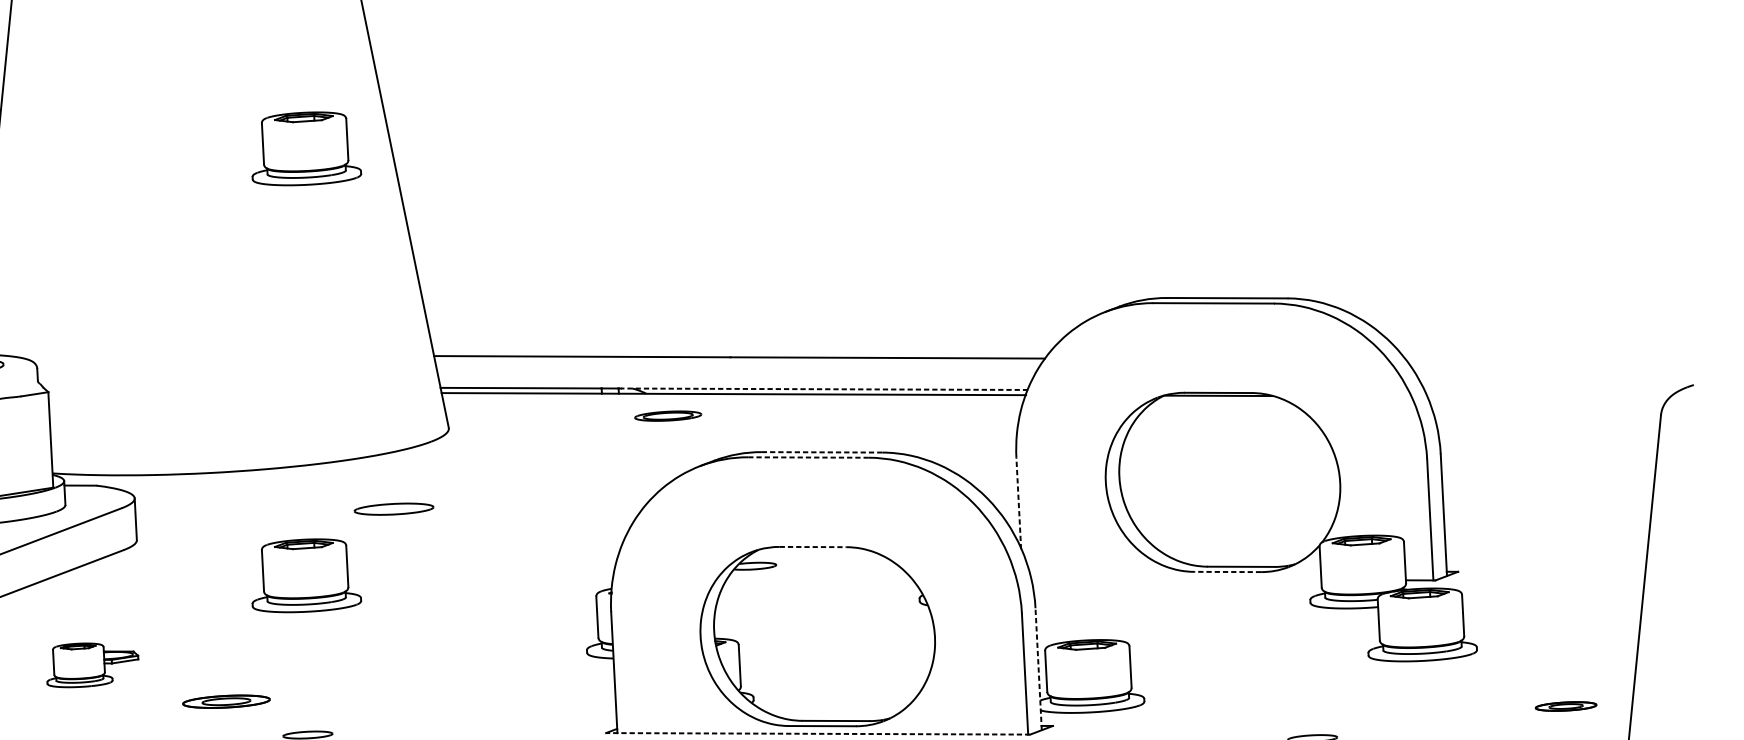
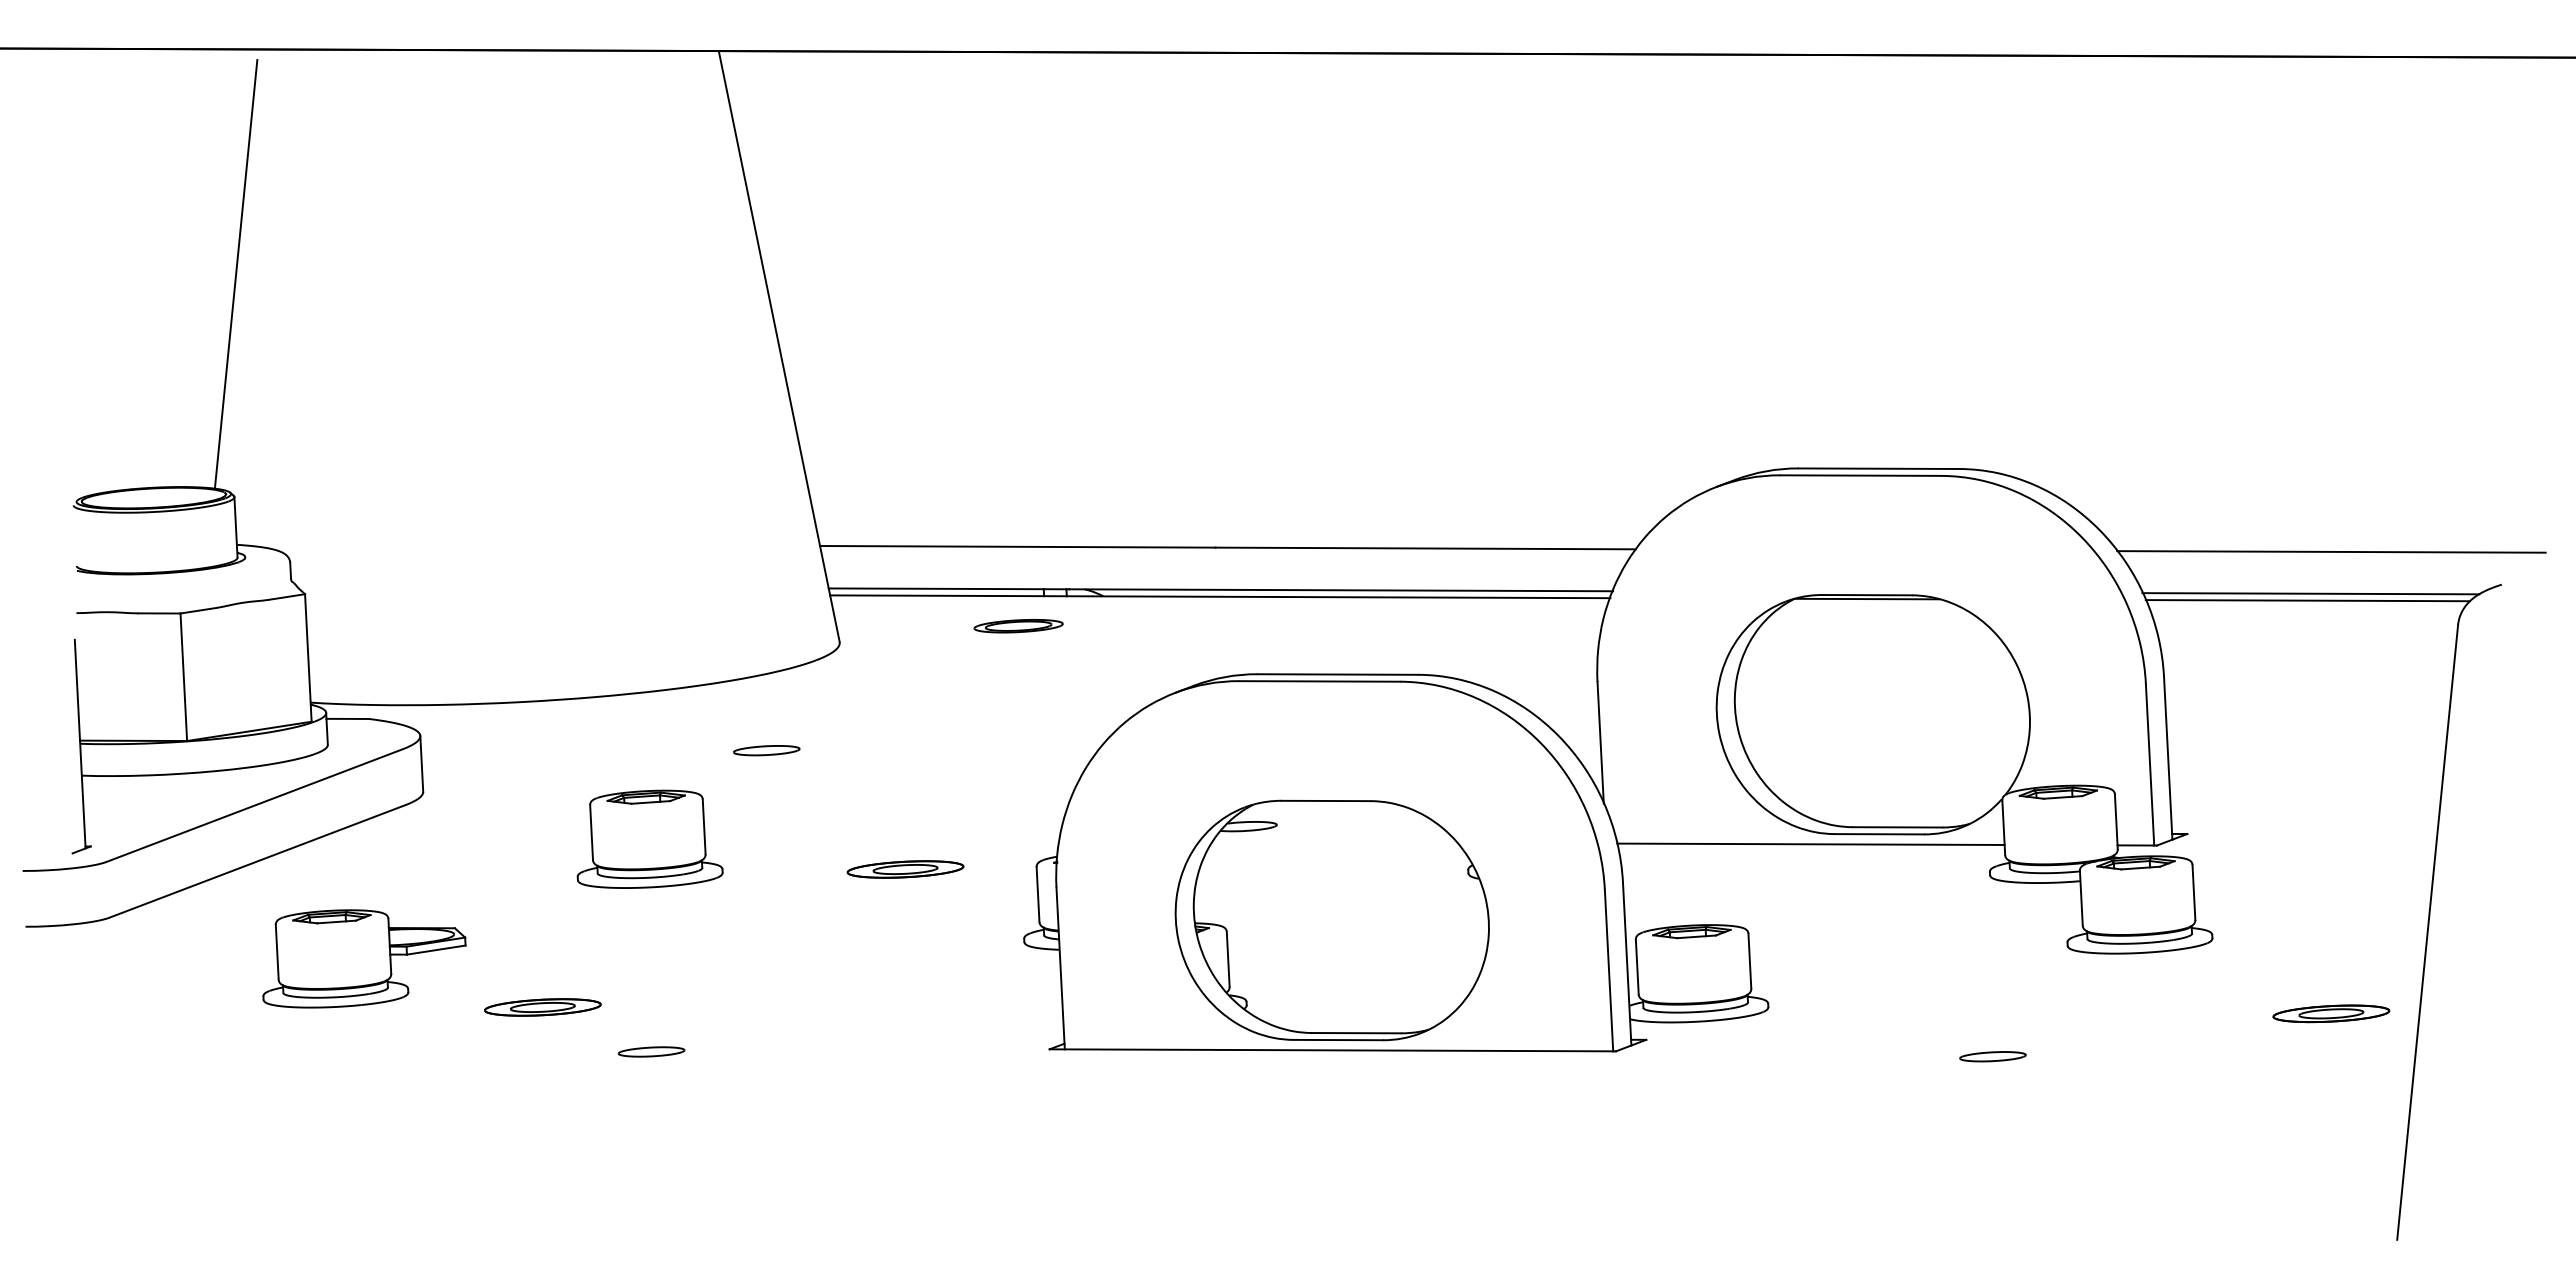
part: (306, 148) -> (649, 268), removed
line: (1566, 360) -> (2331, 551), added
line: (824, 389) -> (1341, 590), dashed -> solid
line: (1550, 391) -> (2310, 593), added
line: (1548, 396) -> (2307, 600), added
part: (668, 416) -> (1018, 626), moved
line: (821, 452) -> (1337, 674), dashed -> solid
line: (808, 457) -> (1319, 681), dashed -> solid
line: (1018, 503) -> (1600, 742), dashed -> solid
part: (393, 509) -> (766, 750), size x0.62
line: (813, 546) -> (1326, 800), dashed -> solid
line: (1227, 572) -> (1879, 834), dashed -> solid
line: (1175, 578) -> (1810, 843), added
part: (498, 598) -> (905, 869), added
part: (92, 665) -> (364, 958), size x1.67
line: (1038, 669) -> (1627, 964), dashed -> solid
part: (1566, 706) -> (2331, 1013), size x1.43
line: (817, 733) -> (1332, 1050), dashed -> solid

